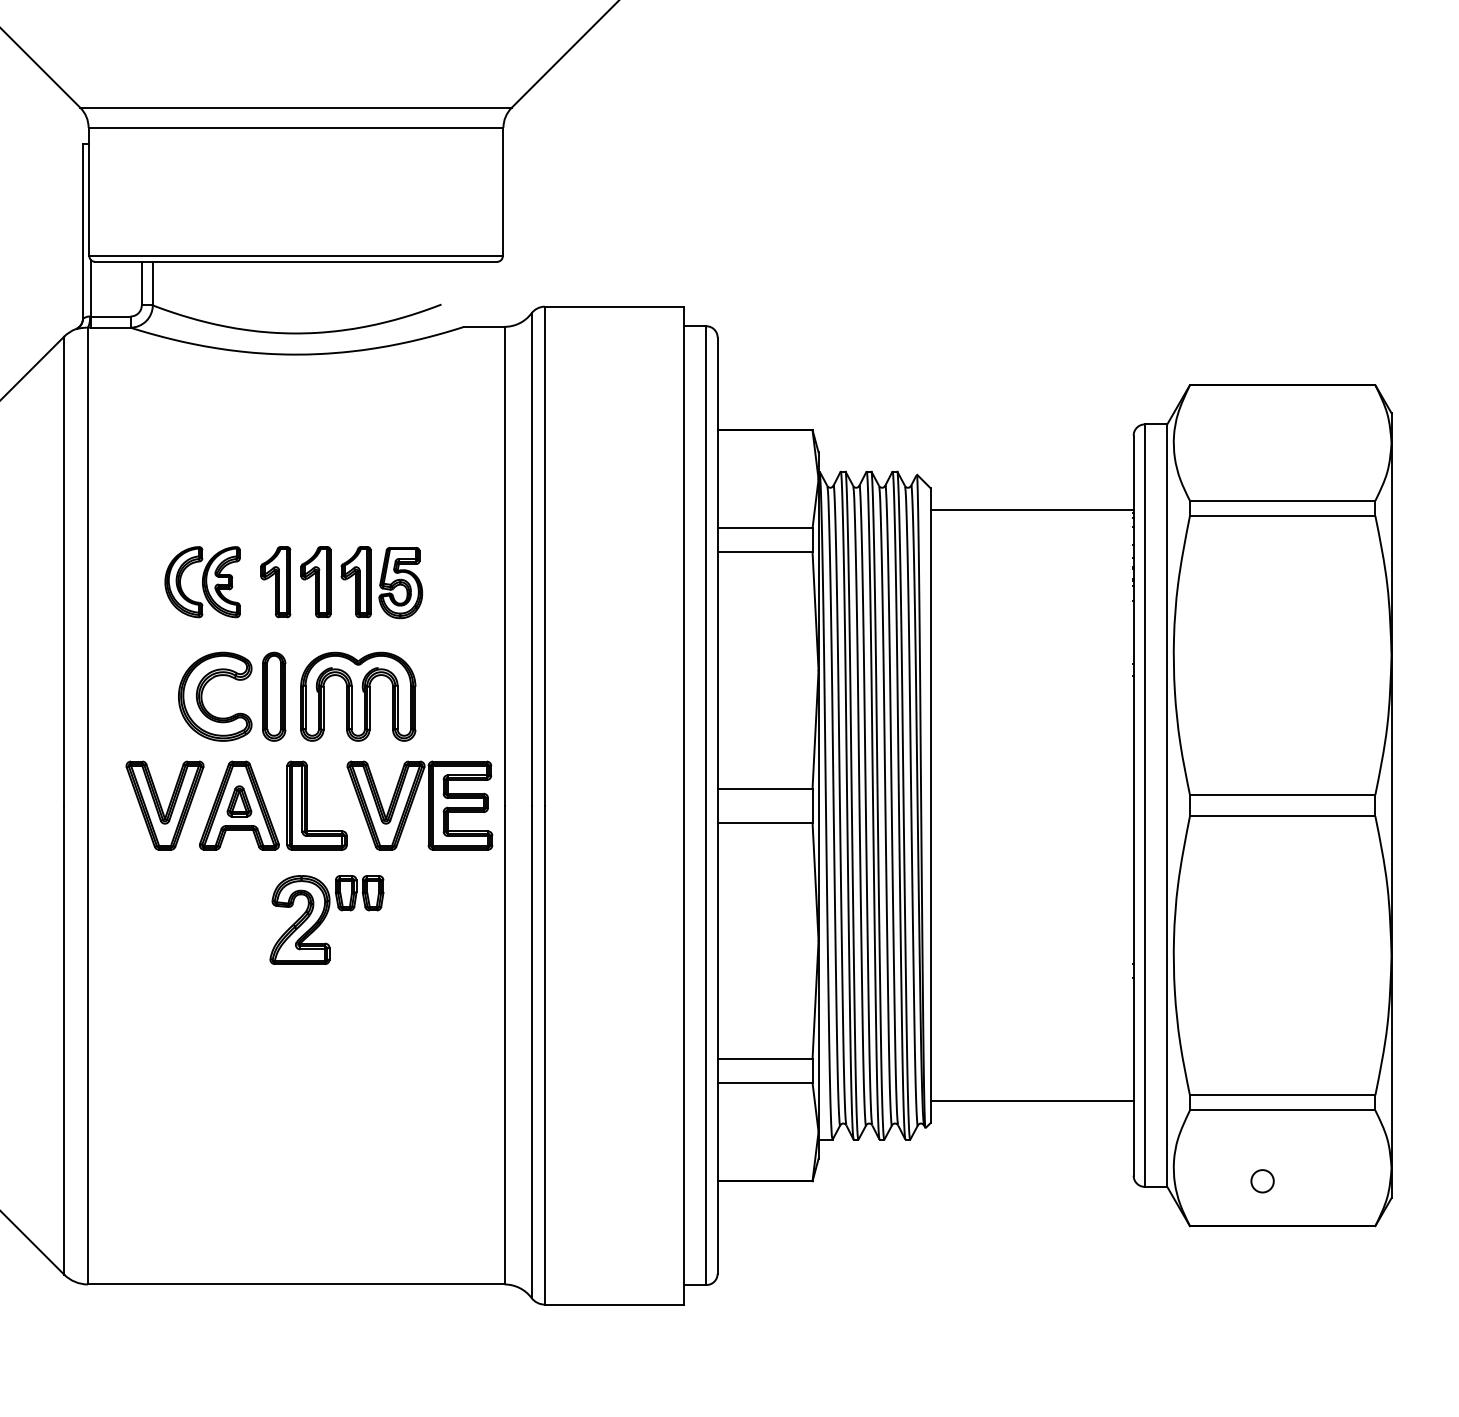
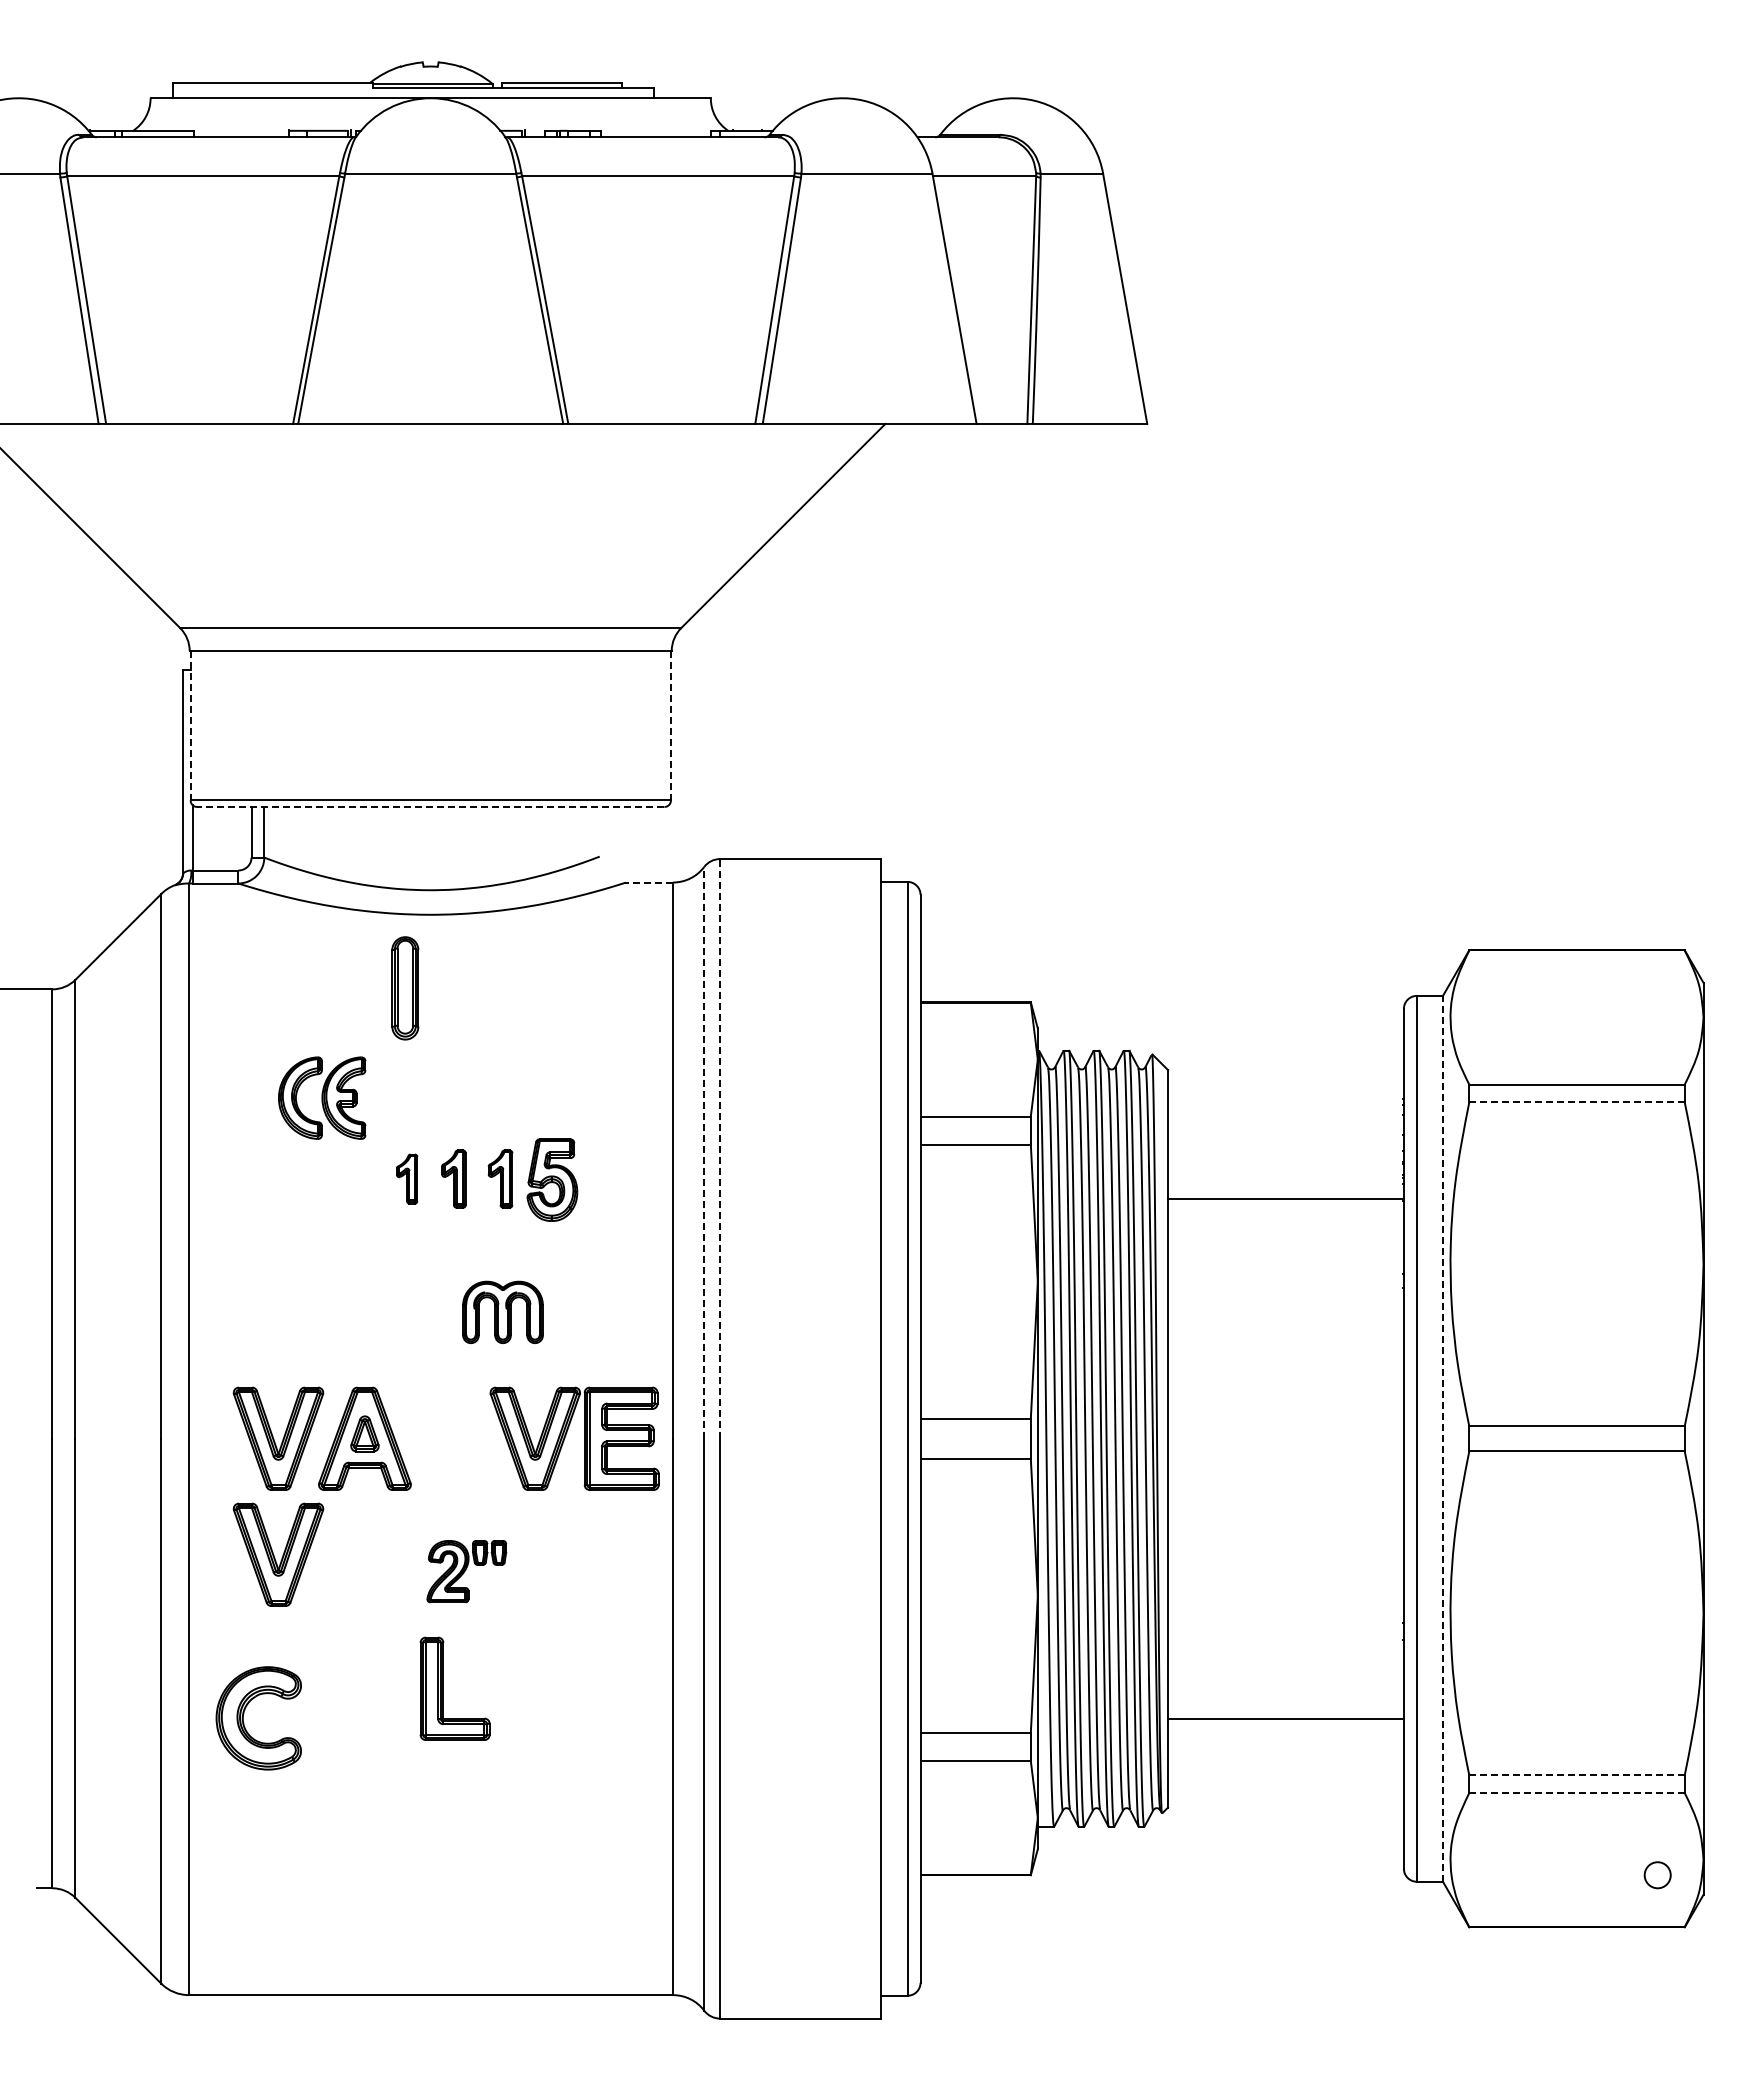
line: (89, 191) -> (190, 725), solid -> dashed
line: (502, 191) -> (670, 725), solid -> dashed
line: (295, 261) -> (430, 806), solid -> dashed
line: (484, 326) -> (649, 882), solid -> dashed
line: (1031, 510) -> (1285, 1198), moved
line: (1283, 516) -> (1577, 1102), solid -> dashed
line: (544, 555) -> (719, 1148), solid -> dashed
line: (531, 559) -> (704, 1152), solid -> dashed
part: (202, 581) -> (322, 1097), moved
part: (275, 581) -> (406, 1178), size x0.6
part: (315, 581) -> (453, 1178), size x0.7
part: (356, 581) -> (500, 1178), size x0.7
part: (202, 693) -> (244, 1714), moved
part: (274, 696) -> (405, 988), moved
part: (357, 696) -> (502, 1312), size x0.6
part: (307, 805) -> (443, 1688), moved
line: (1166, 805) -> (1442, 1438), solid -> dashed
part: (165, 905) -> (278, 1554), added
part: (326, 919) -> (466, 1571), size x0.6
line: (1283, 1095) -> (1577, 1775), solid -> dashed
line: (1031, 1101) -> (1285, 1719), moved
line: (1283, 1110) -> (1577, 1792), solid -> dashed
circle: (1262, 1181) -> (1657, 1875), moved

